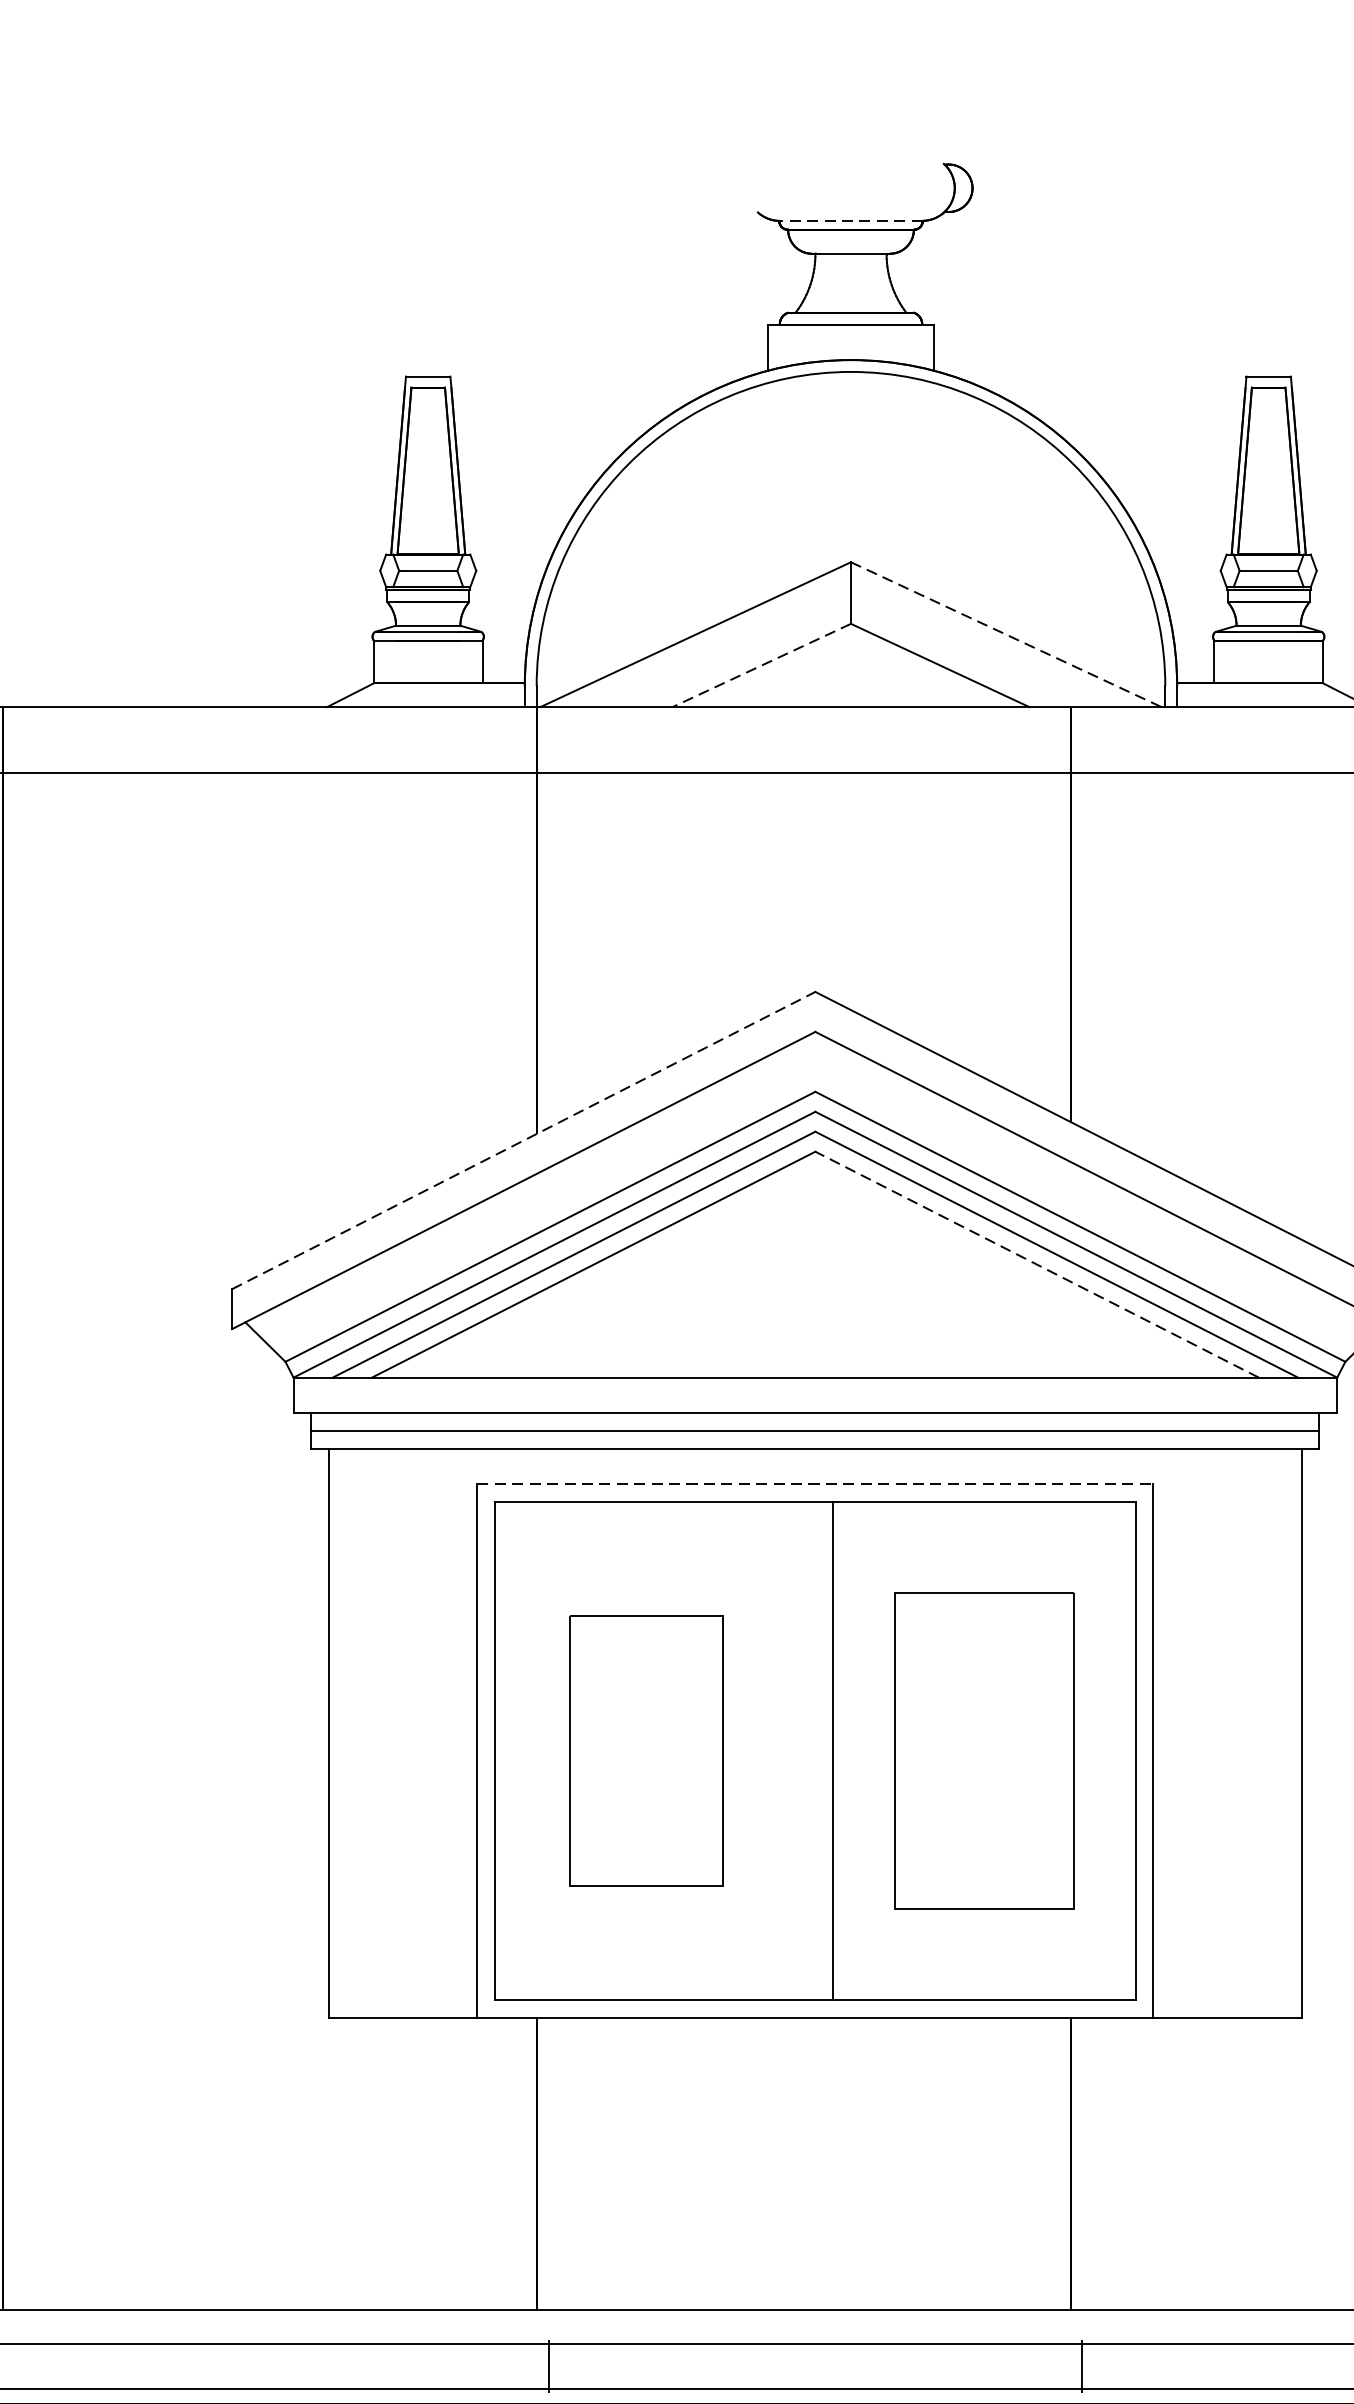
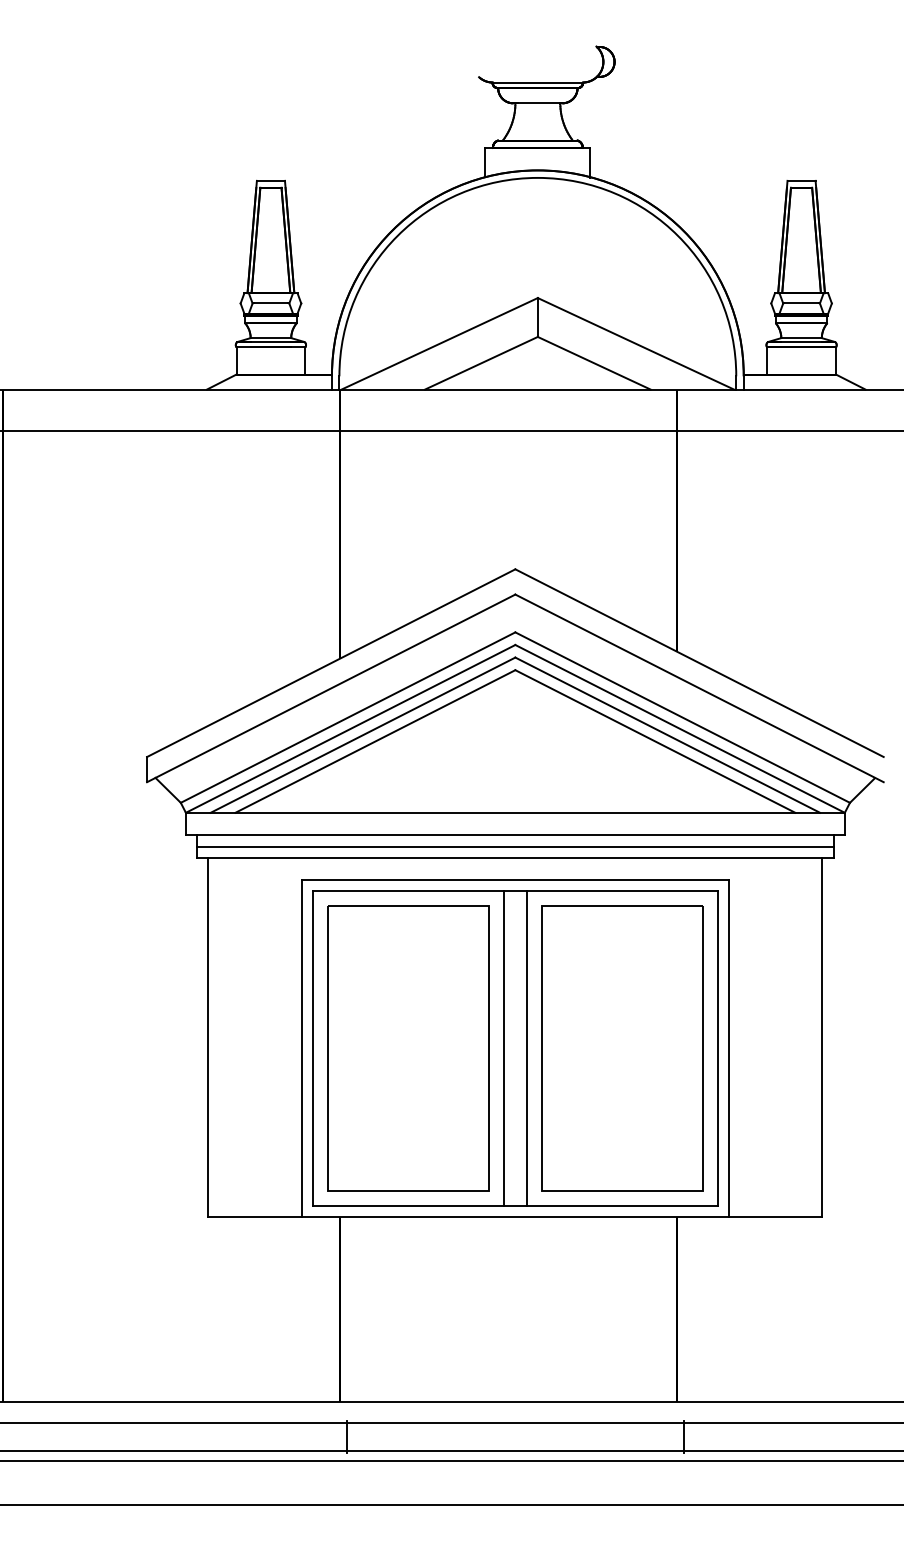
line: (850, 220) -> (537, 82), dashed -> solid
line: (1007, 635) -> (636, 344), dashed -> solid
line: (761, 665) -> (481, 363), dashed -> solid
line: (524, 1141) -> (331, 663), dashed -> solid
line: (1035, 1264) -> (654, 741), dashed -> solid
line: (815, 1484) -> (515, 880), dashed -> solid
part: (646, 1750) -> (408, 1048), size x1.67
line: (798, 1750) -> (504, 1048), added
part: (985, 1750) -> (622, 1048), size x1.43

